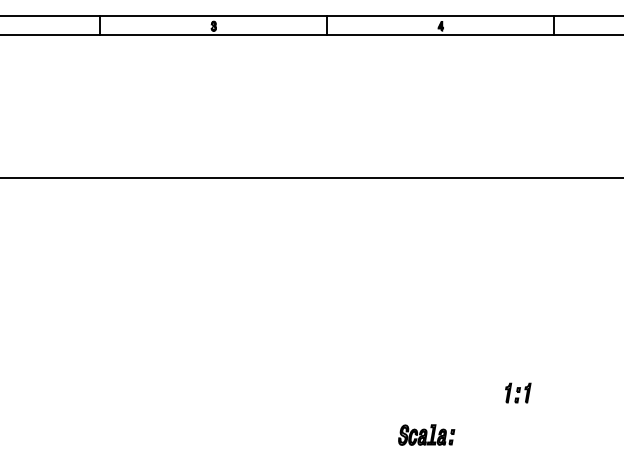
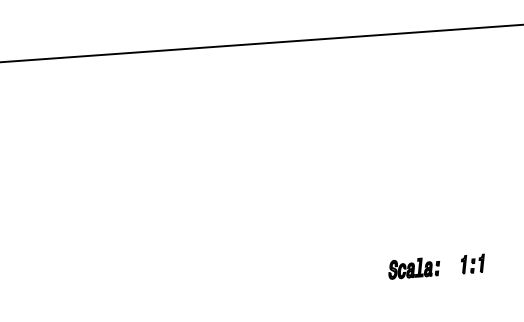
part: (518, 392) -> (473, 263), moved
part: (426, 434) -> (414, 267), moved

